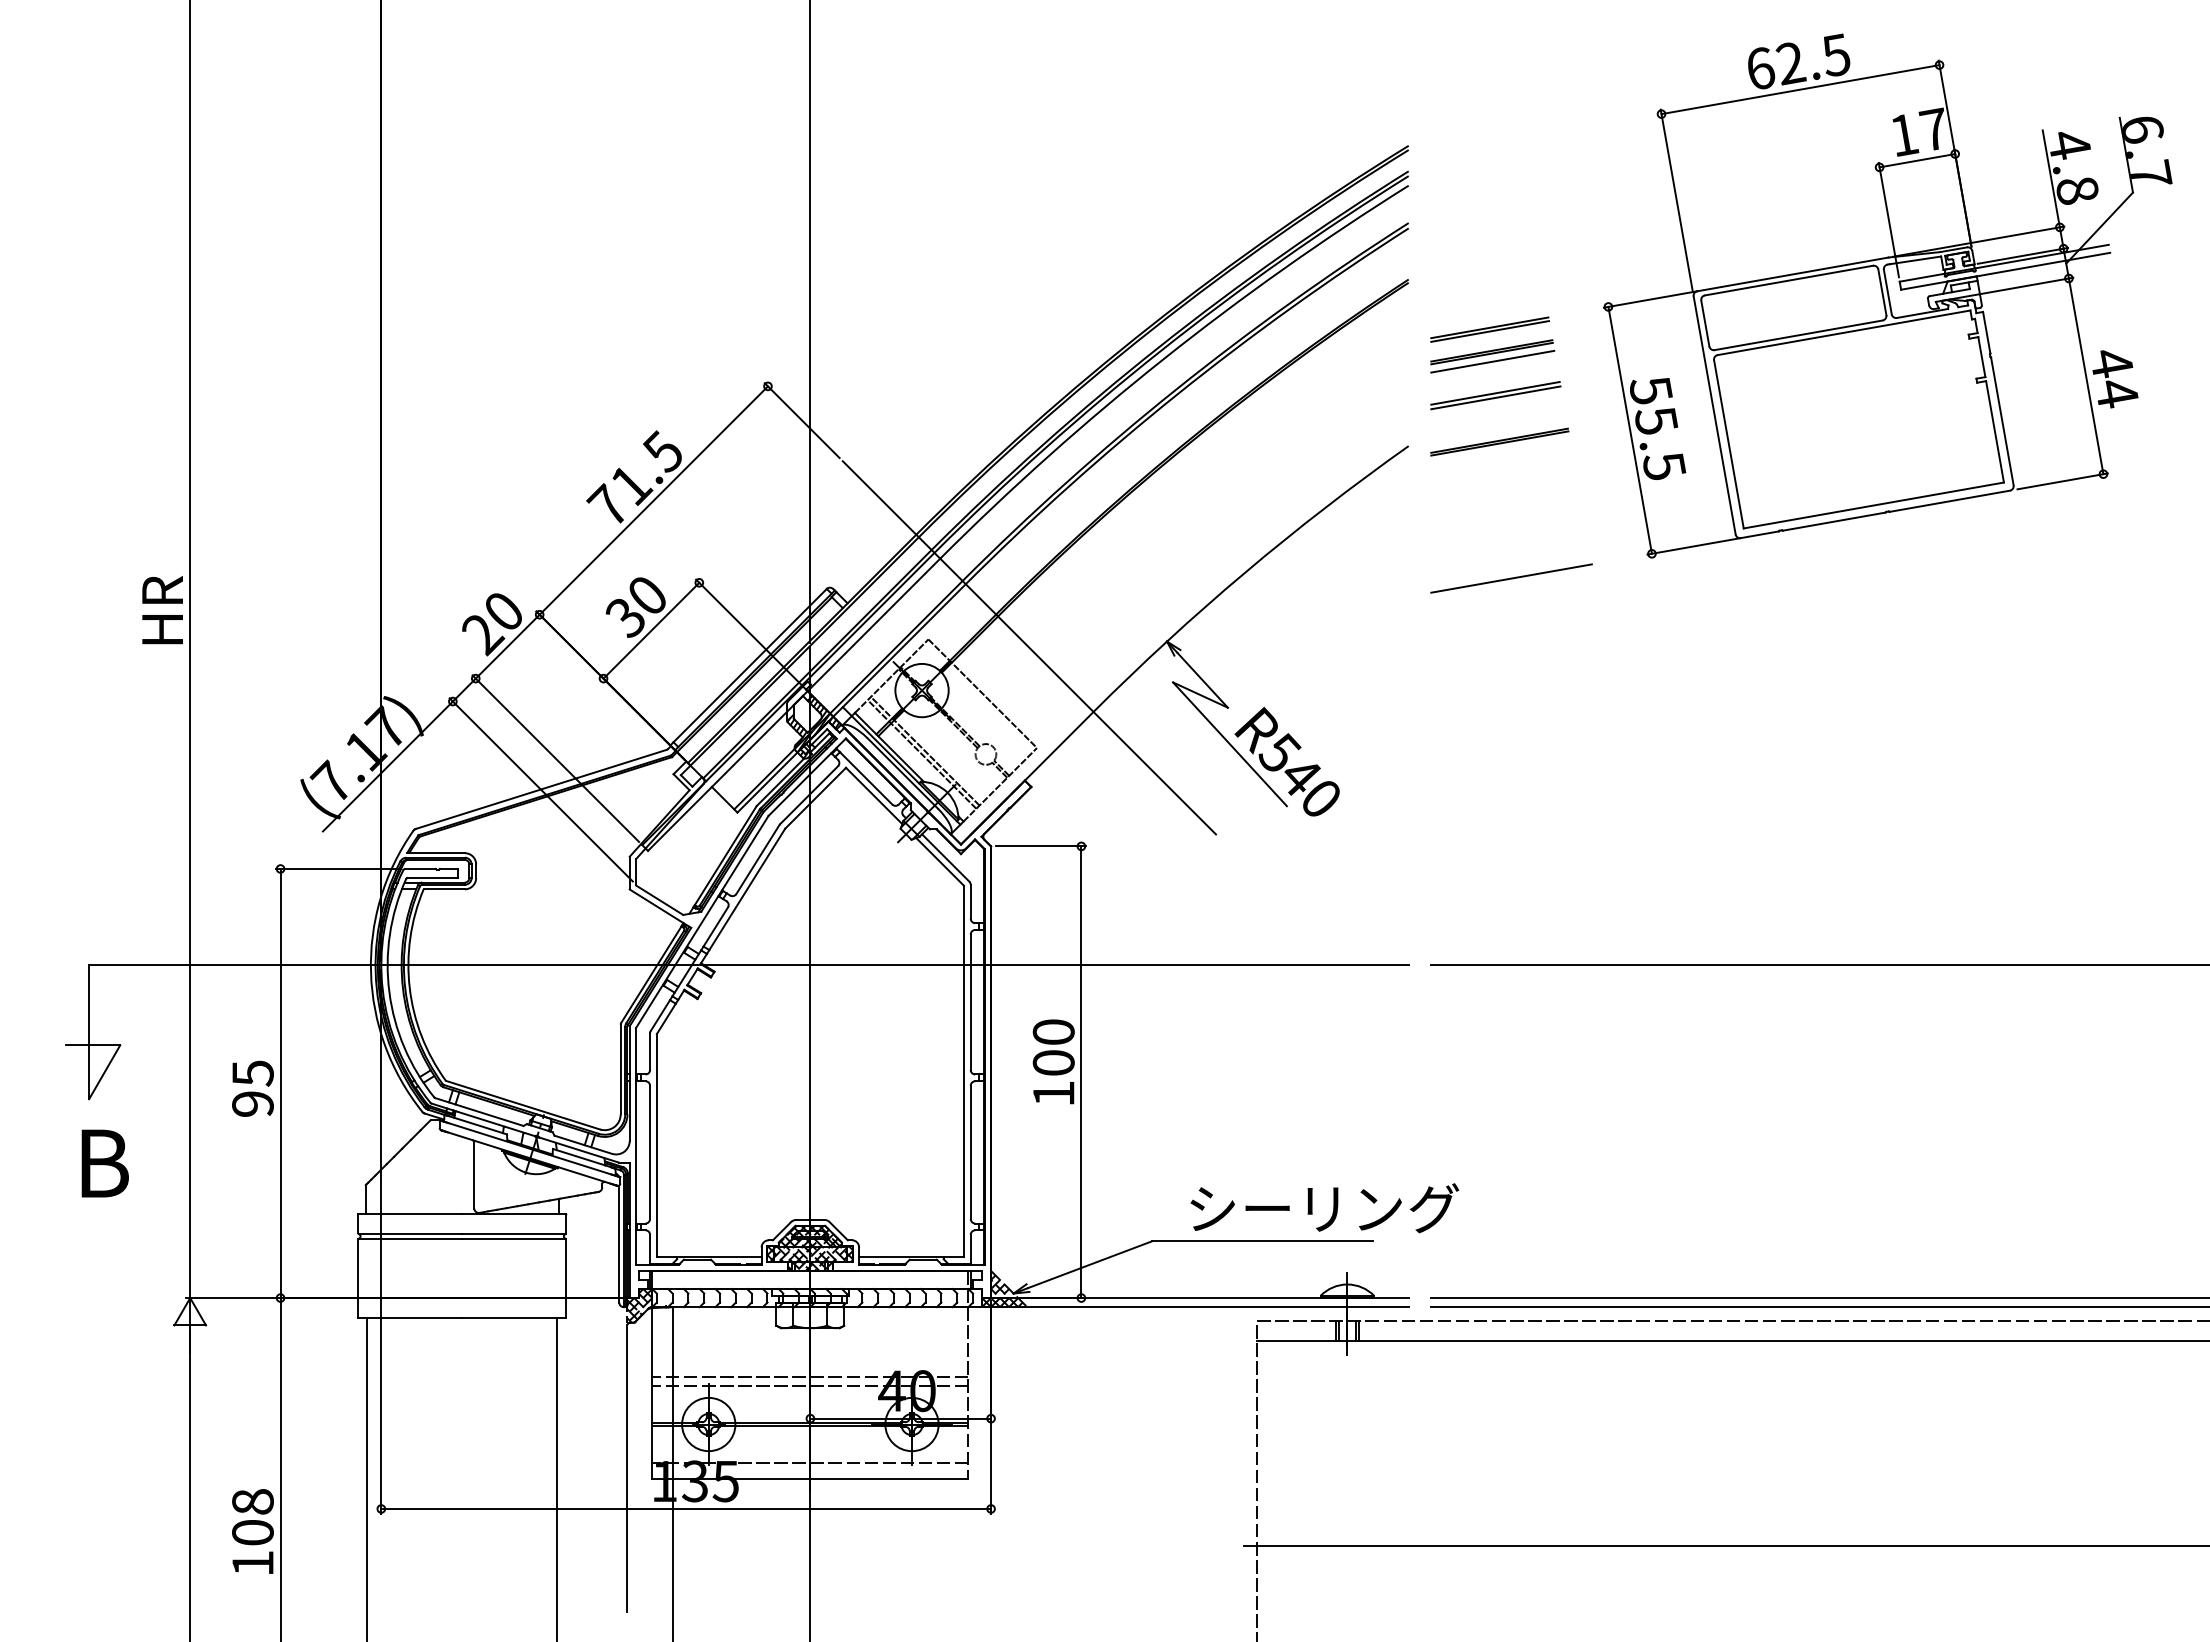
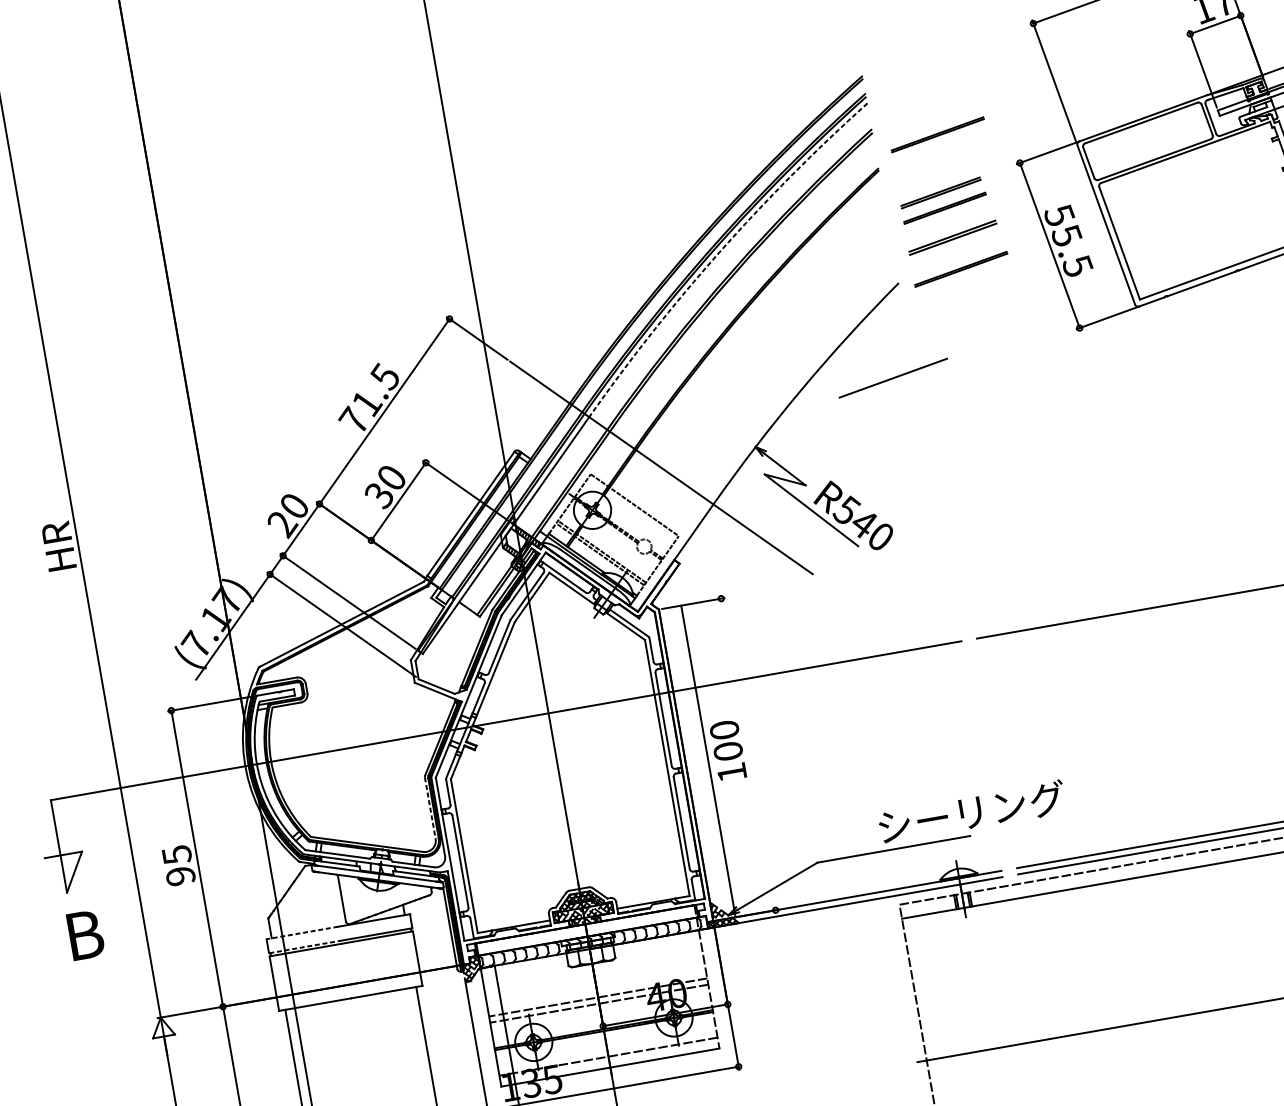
part: (1499, 246) -> (937, 134), added
arc: (1163, 358) -> (719, 252), solid -> dashed
line: (1492, 361) -> (946, 214), removed
line: (1511, 578) -> (893, 378), moved
line: (620, 1069) -> (430, 808), solid -> dashed
line: (1081, 1072) -> (708, 761), moved
text: (1324, 1208) -> (971, 812), moved
line: (410, 1213) -> (302, 932), solid -> dashed
line: (410, 1234) -> (305, 947), solid -> dashed

